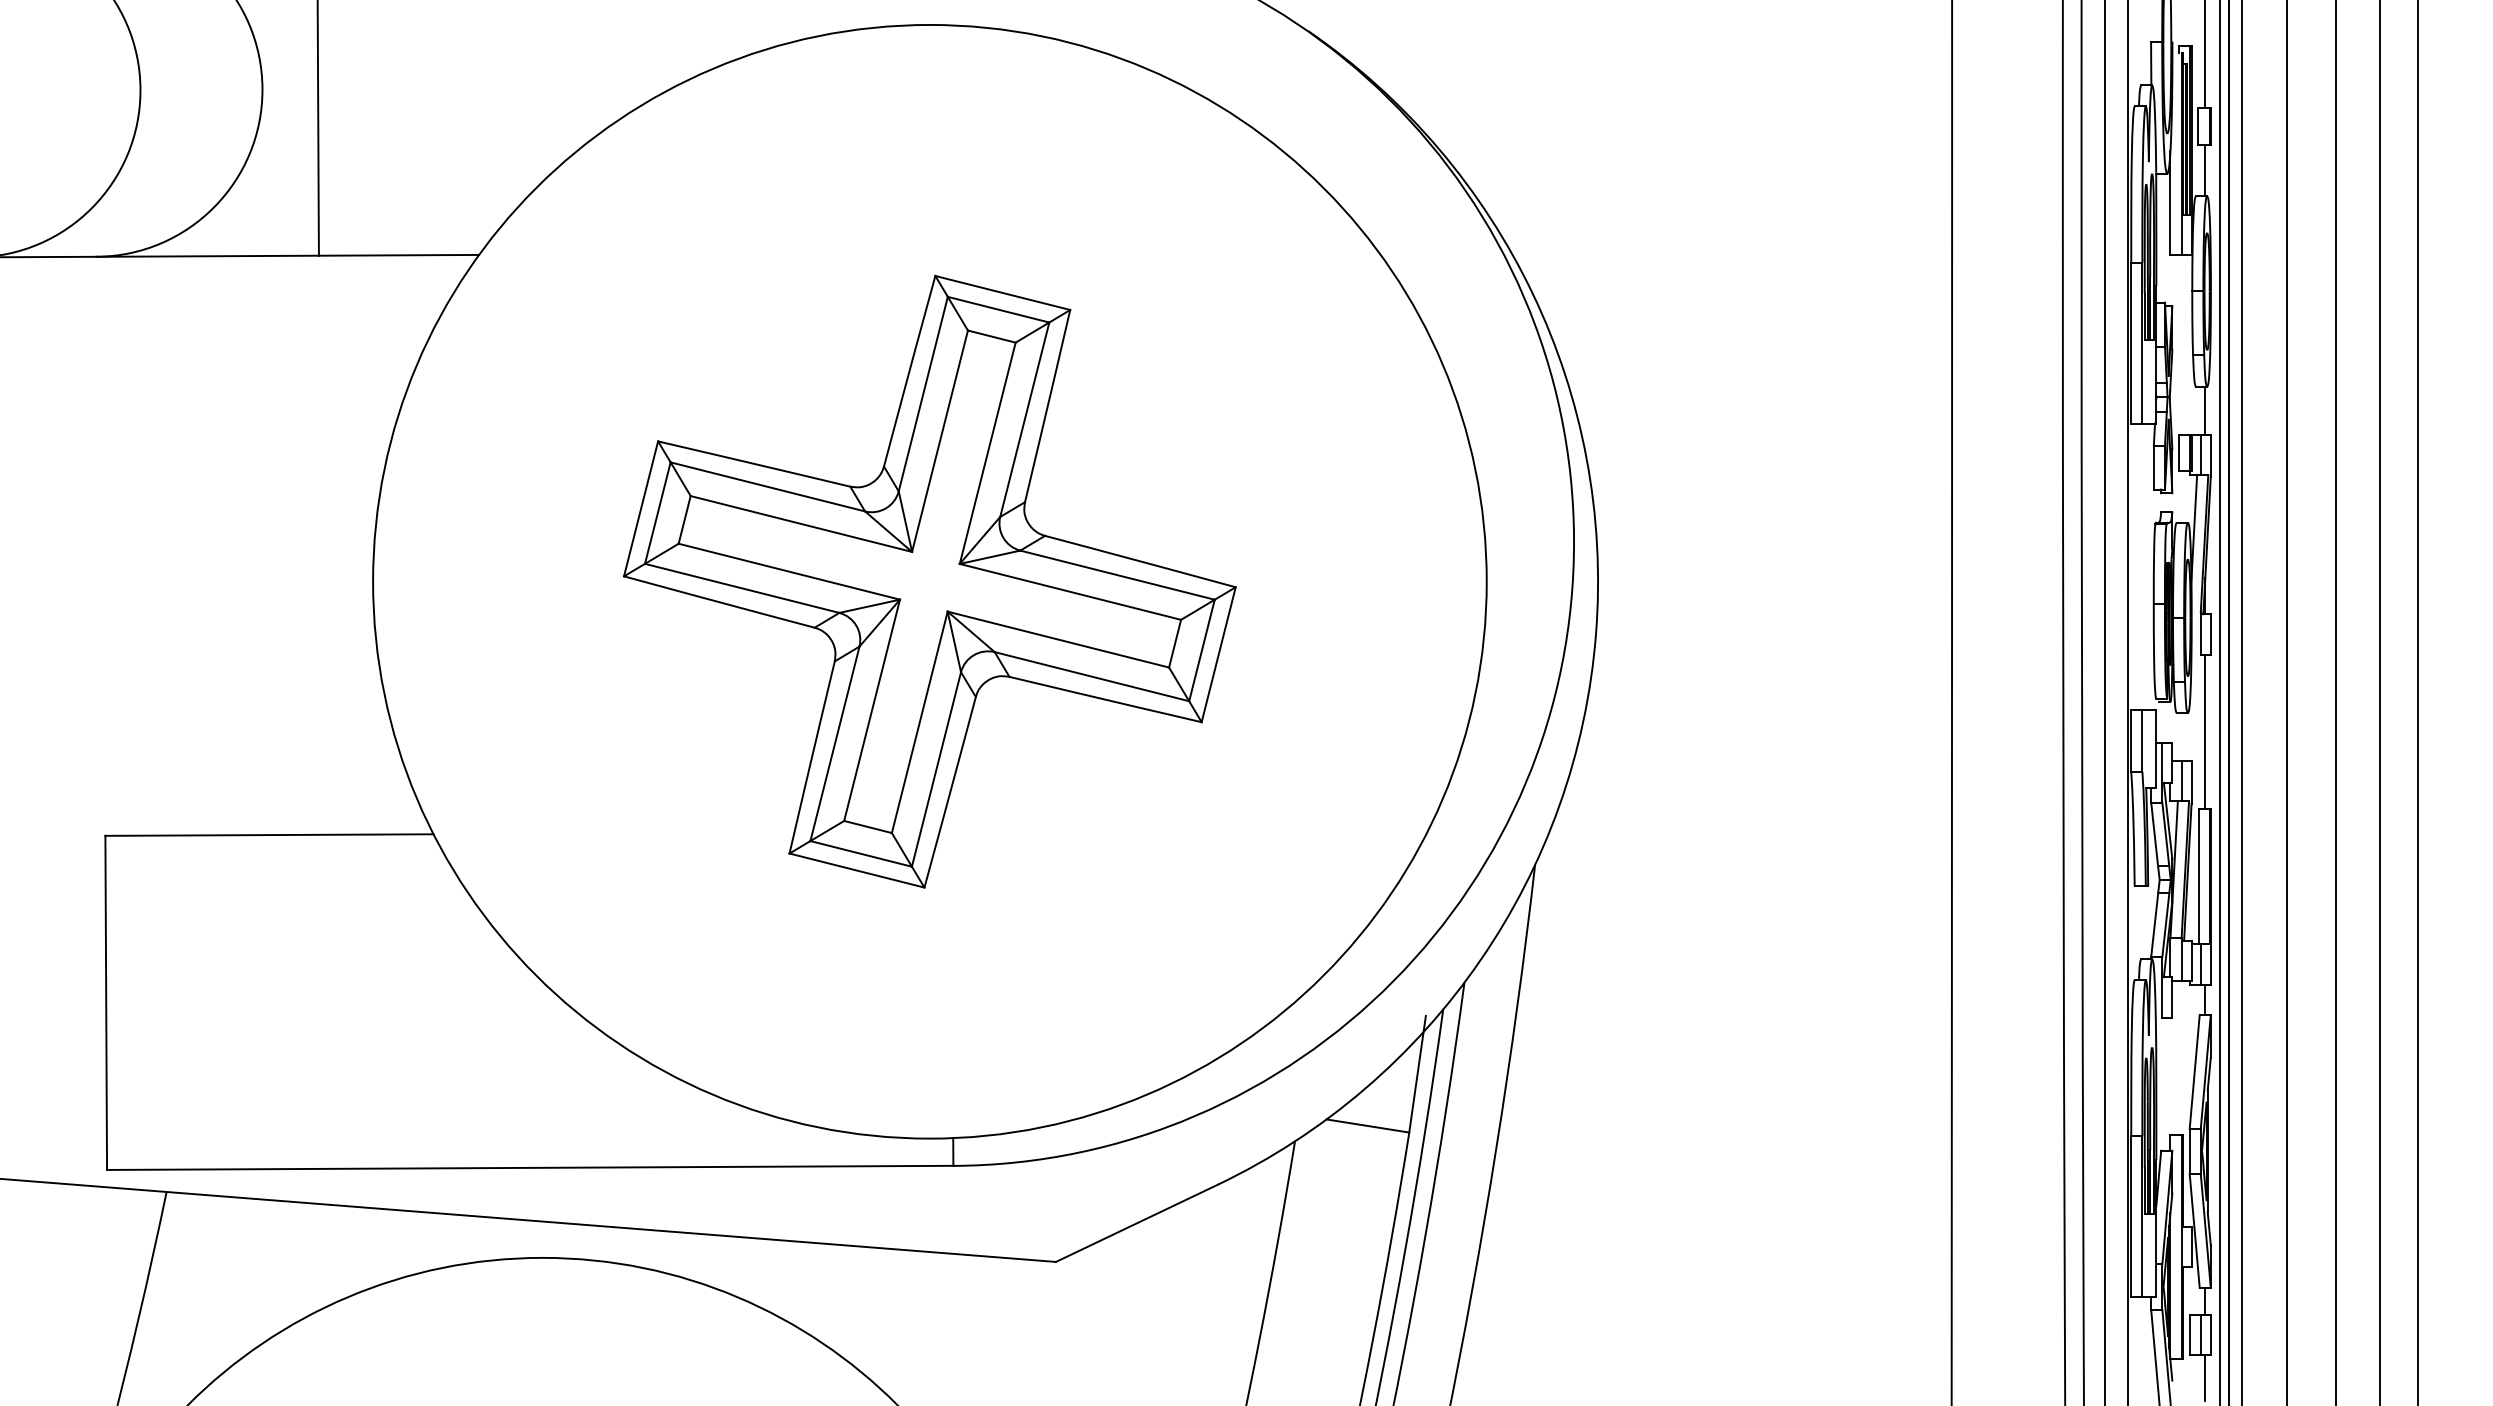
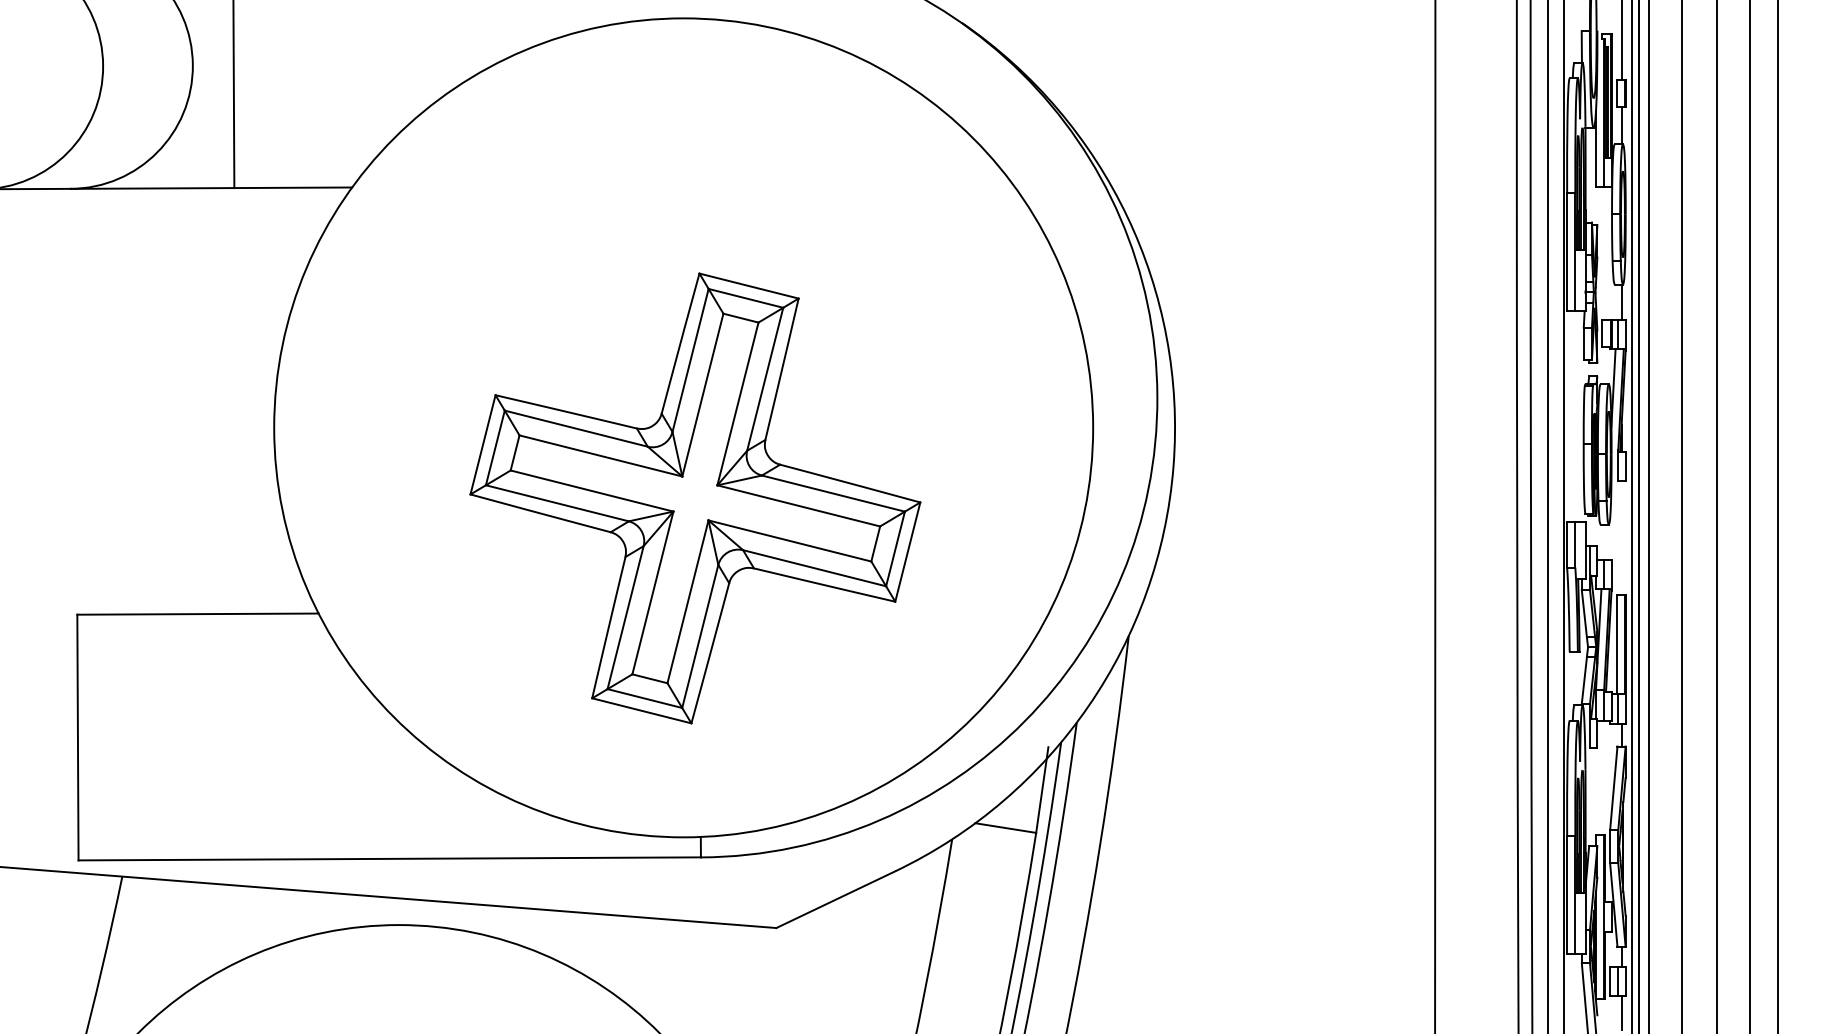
part: (929, 581) -> (695, 498), moved
line: (2205, 731) -> (1621, 537), removed

